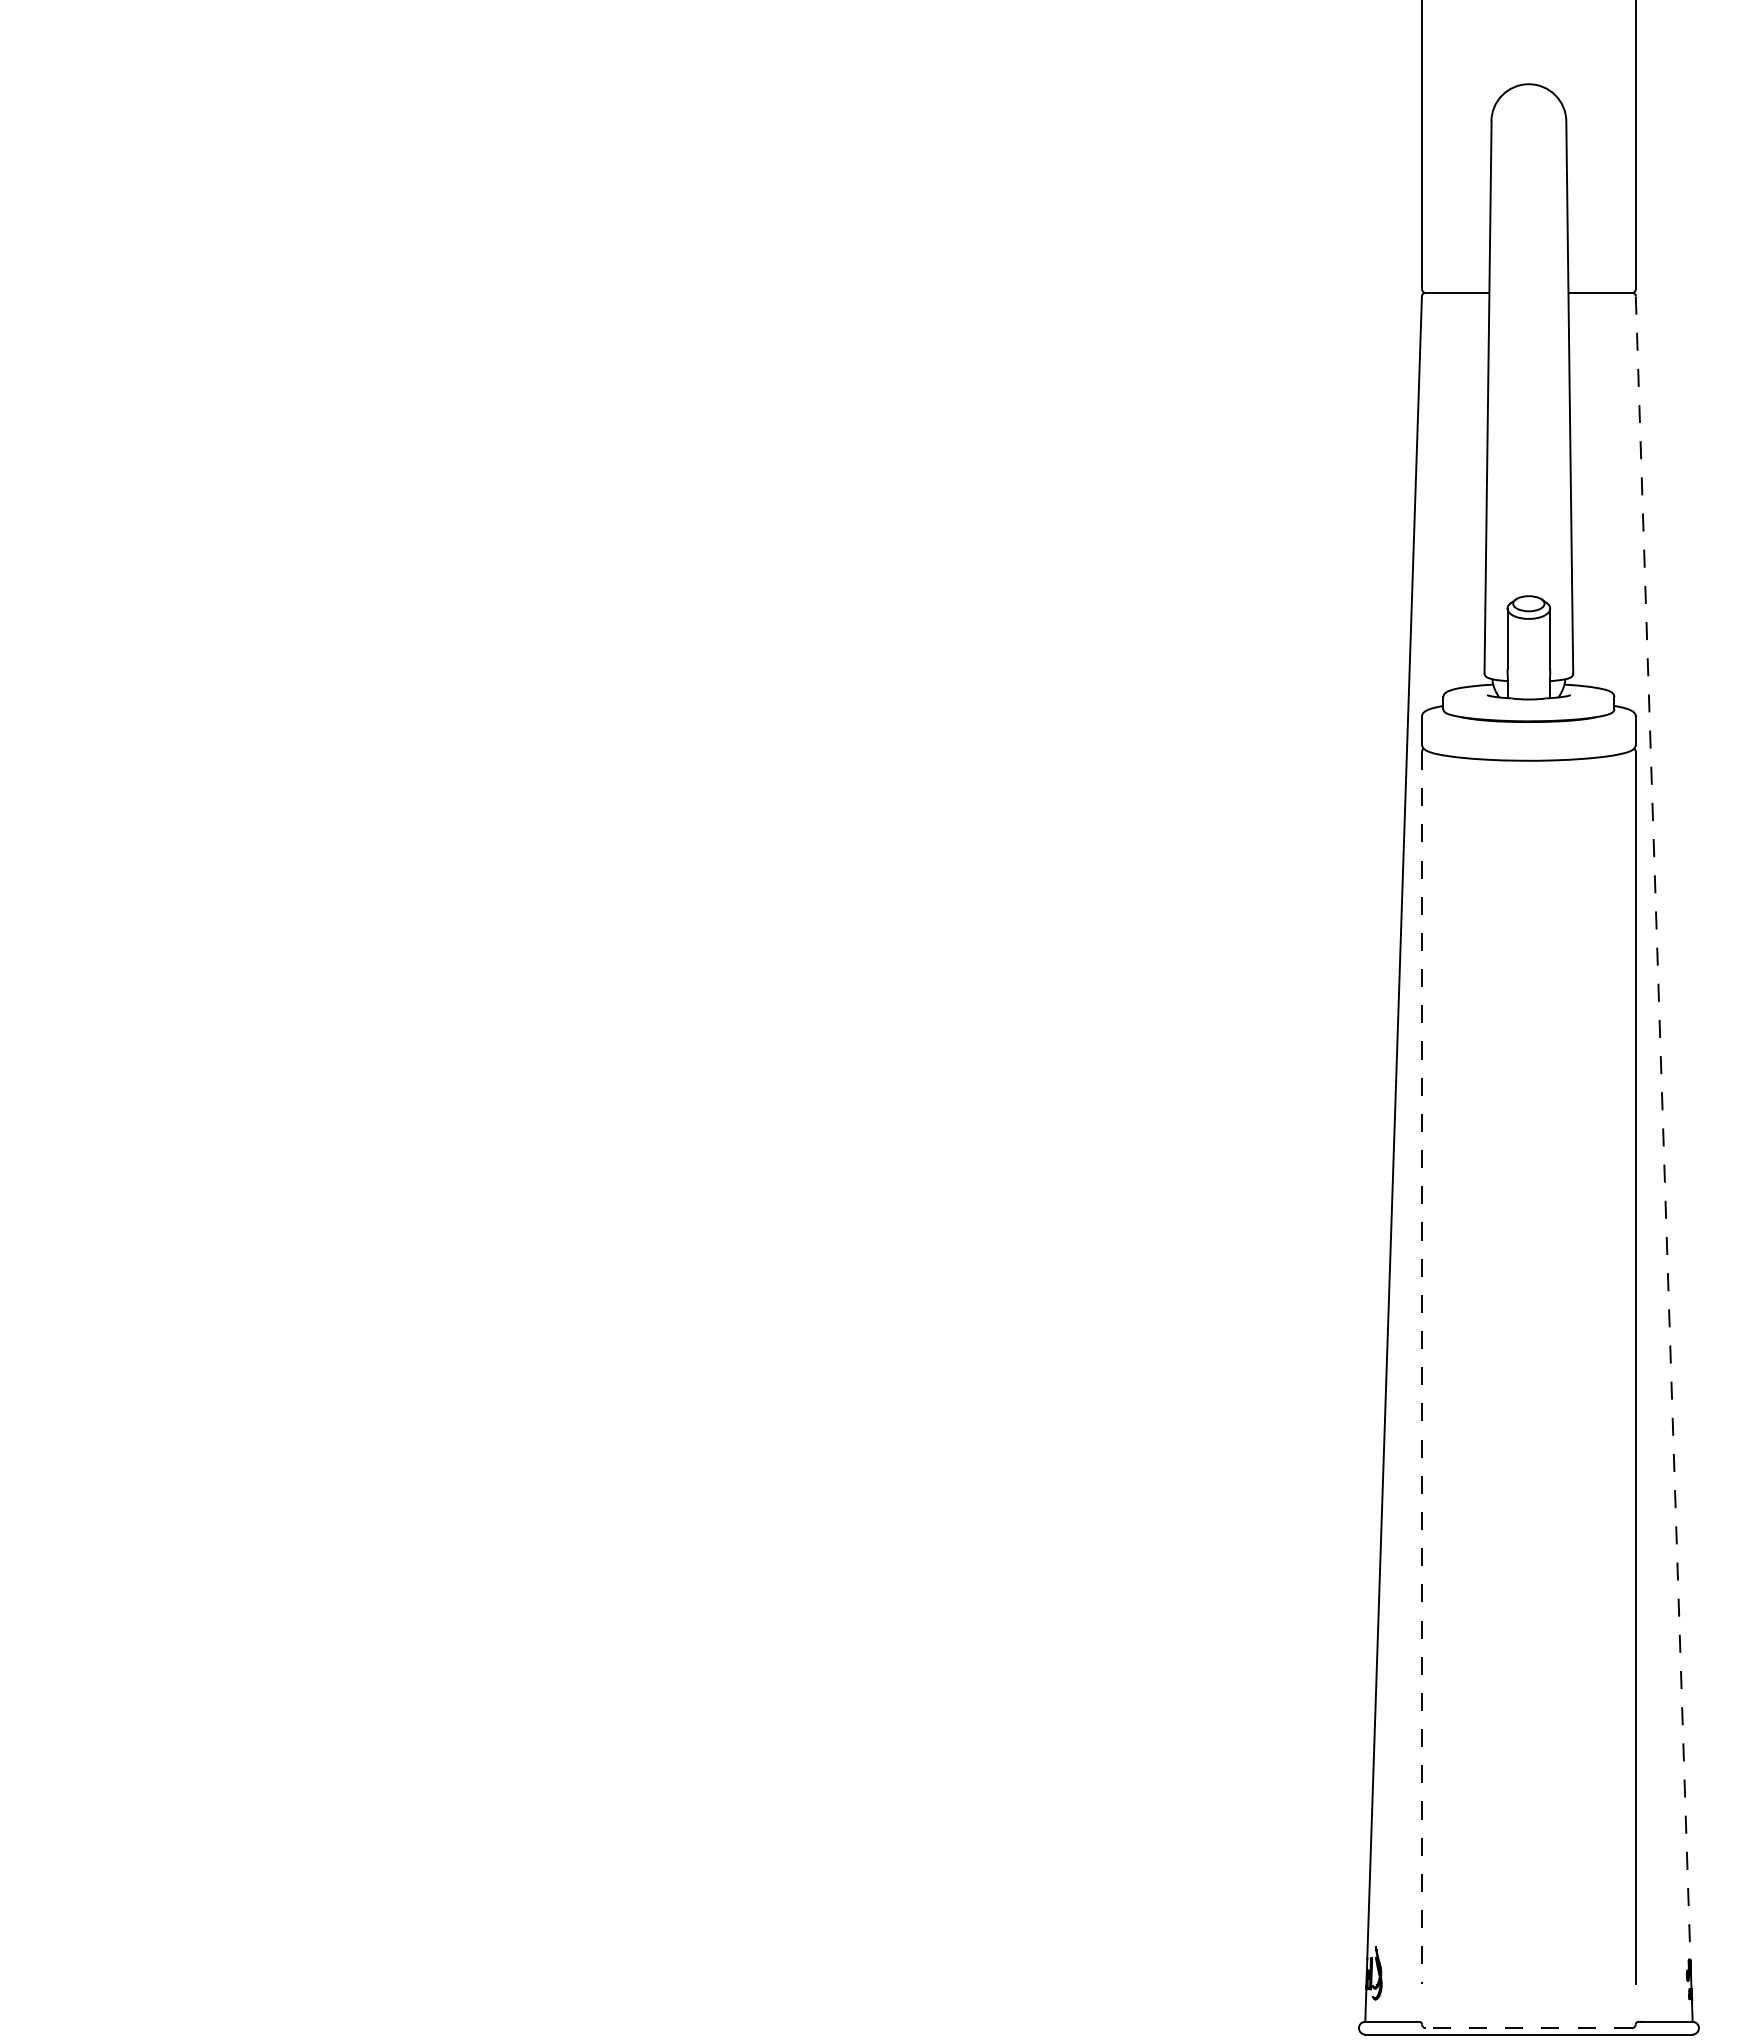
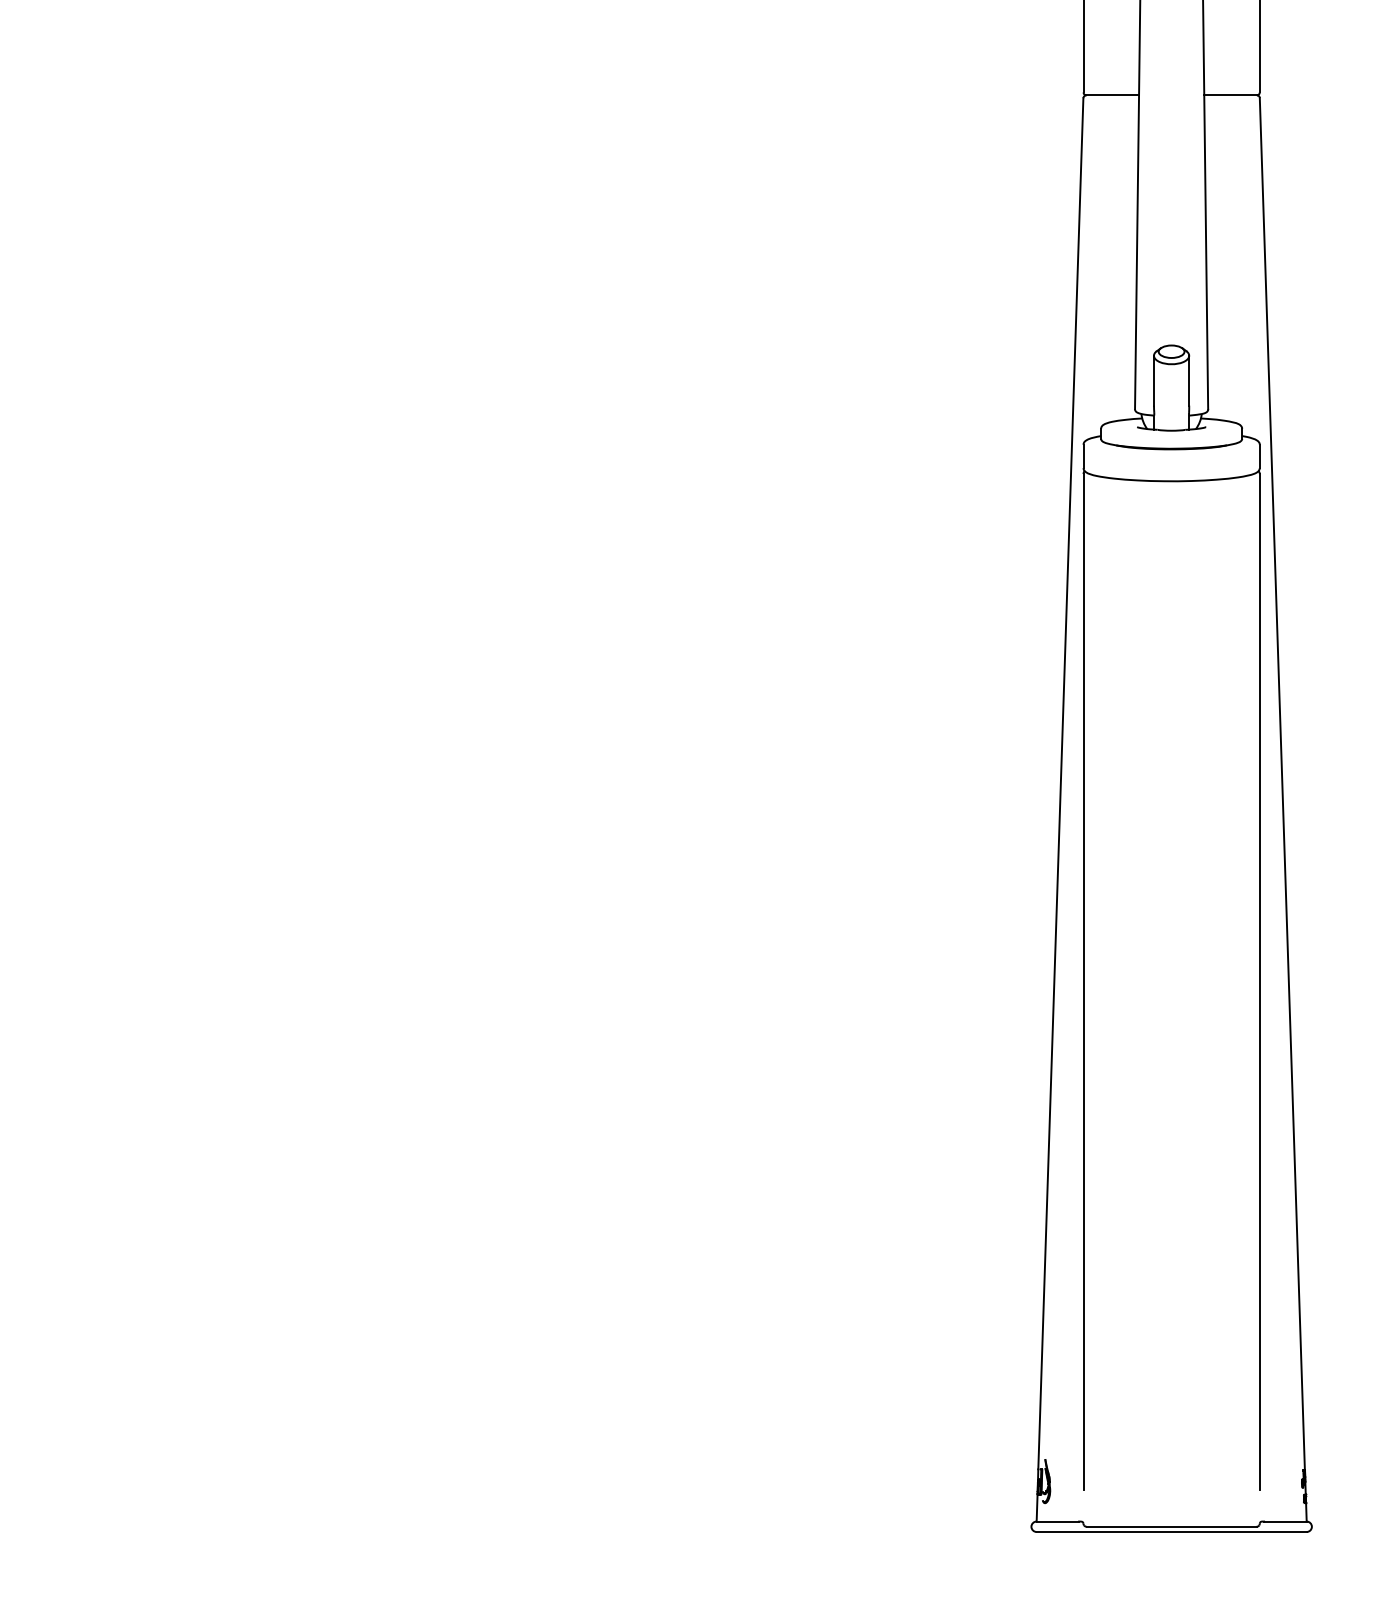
line: (1663, 1128) -> (1282, 784), dashed -> solid
line: (1422, 1367) -> (1083, 981), dashed -> solid
line: (1528, 2028) -> (1171, 1527), dashed -> solid

